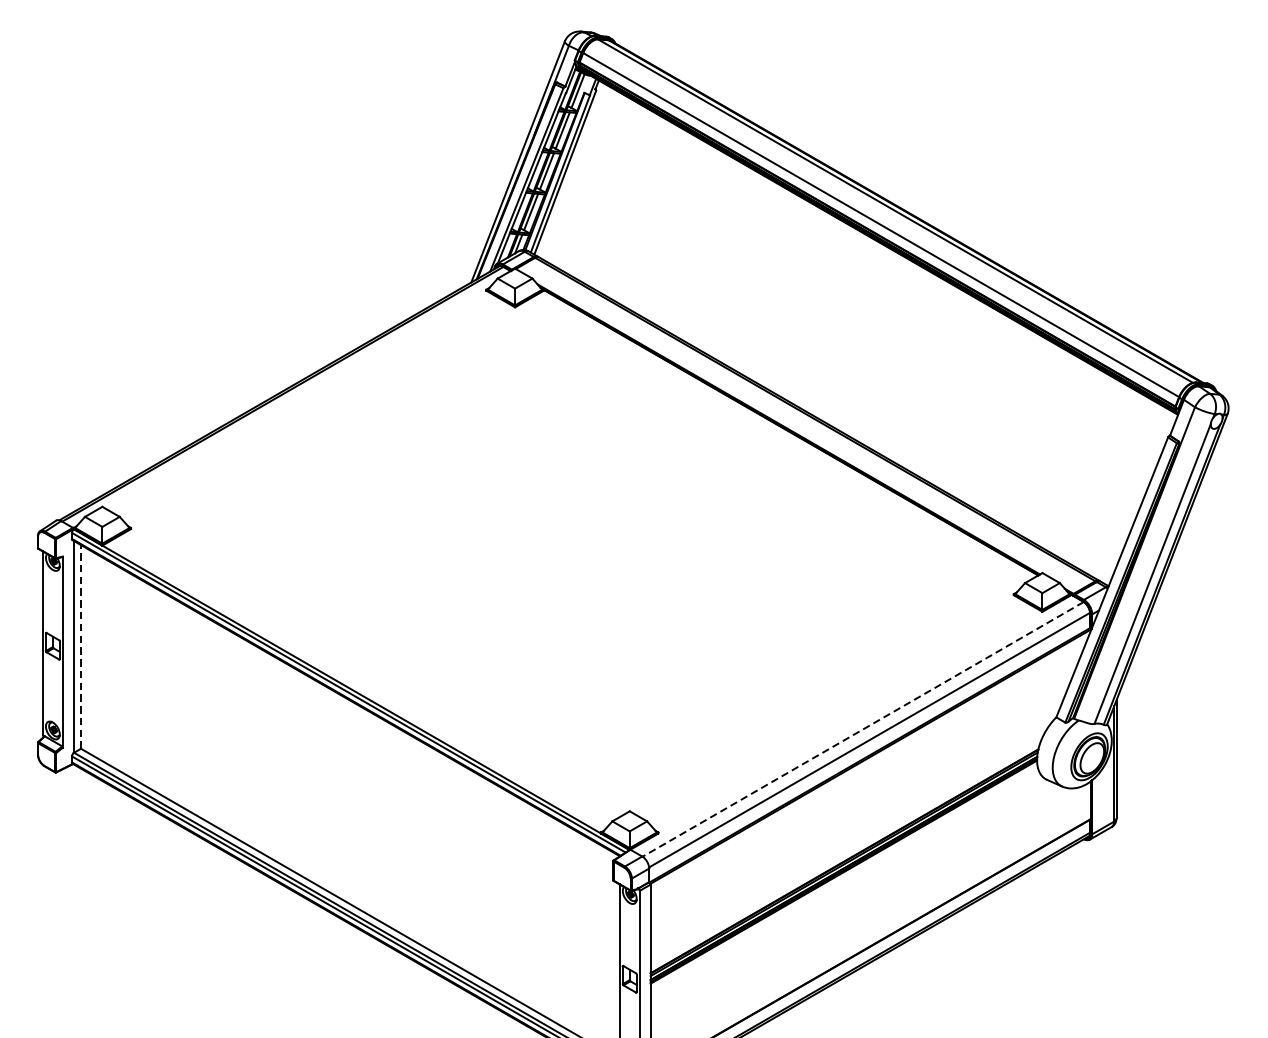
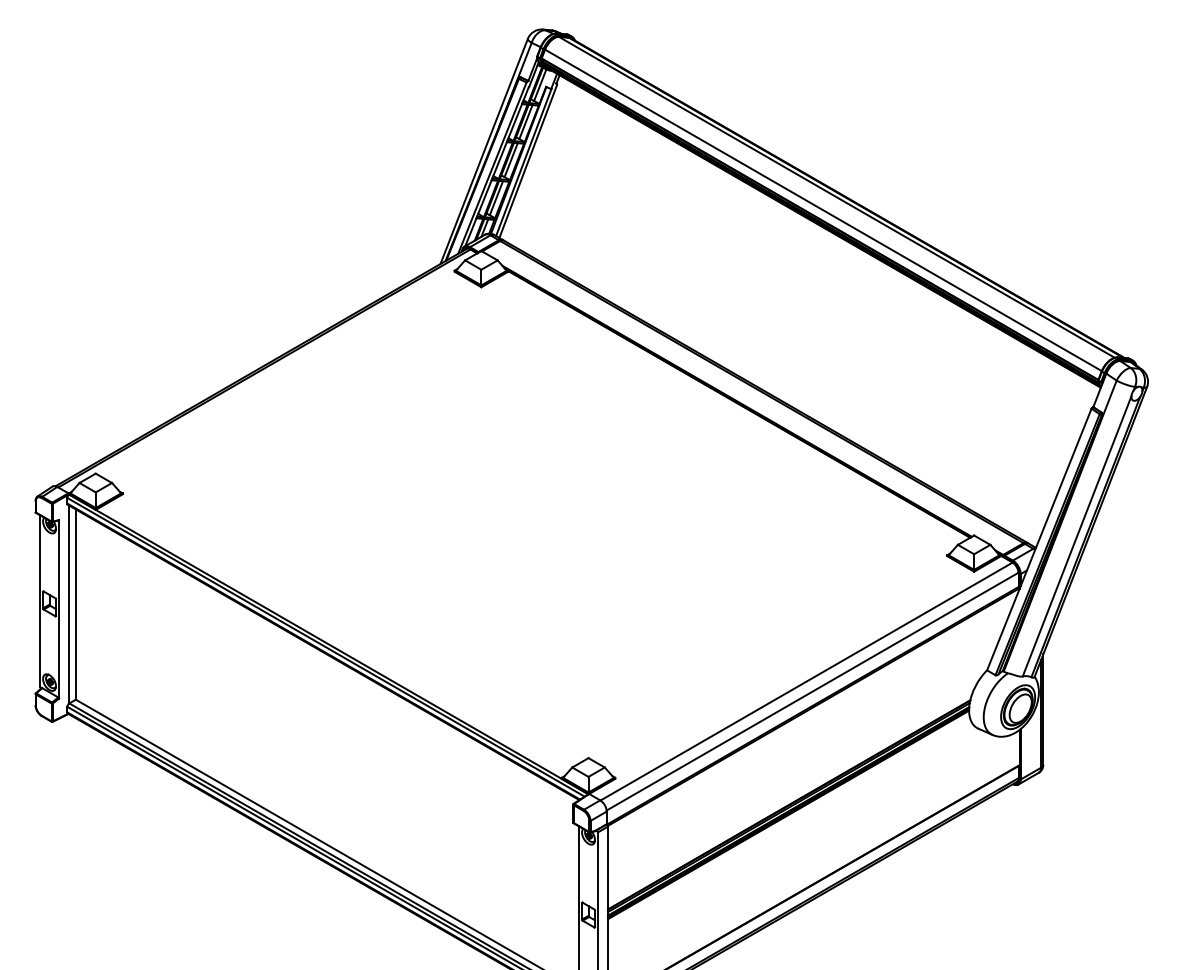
line: (80, 646) -> (75, 604), dashed -> solid
line: (863, 729) -> (806, 681), dashed -> solid

